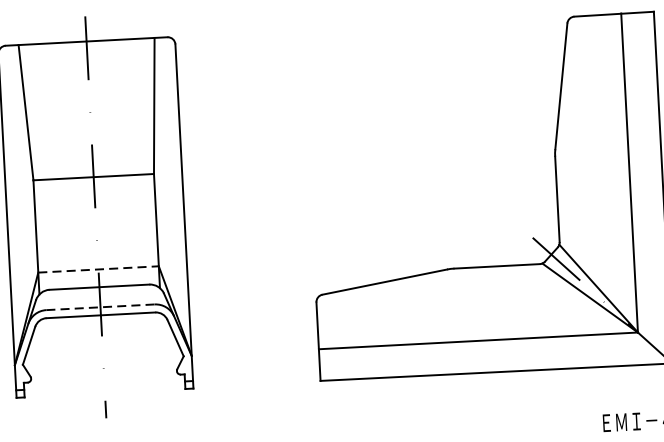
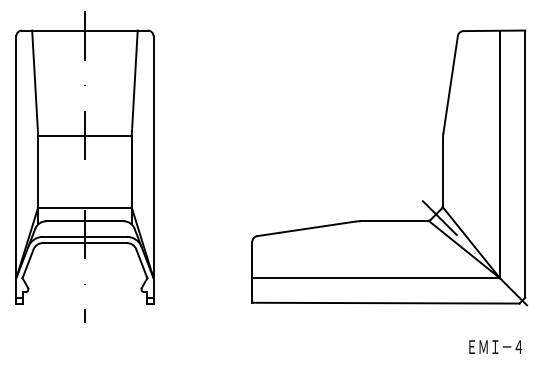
line: (97, 269) -> (84, 207), dashed -> solid
line: (101, 306) -> (85, 236), dashed -> solid

